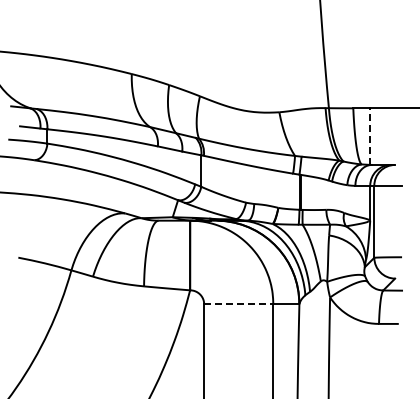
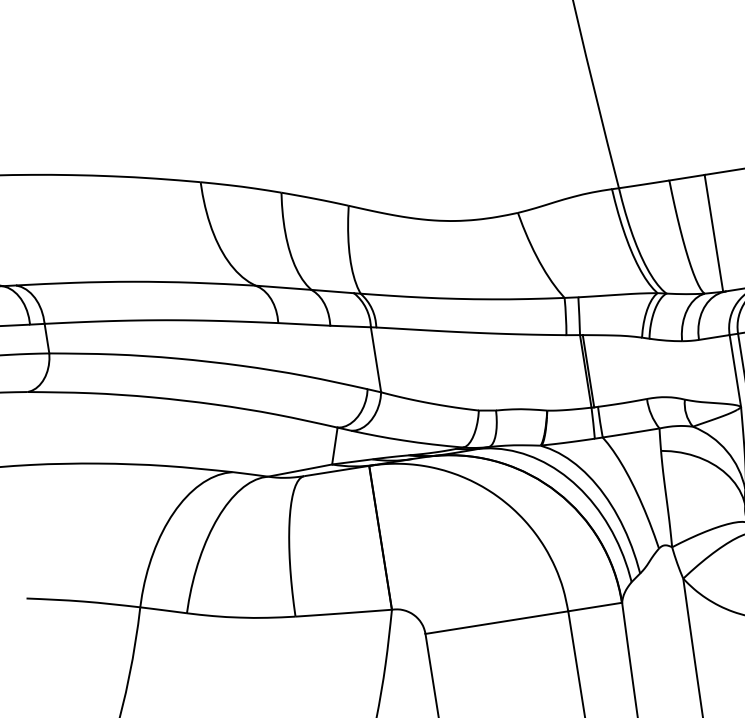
line: (370, 136) -> (714, 233), dashed -> solid
line: (238, 304) -> (496, 623), dashed -> solid

